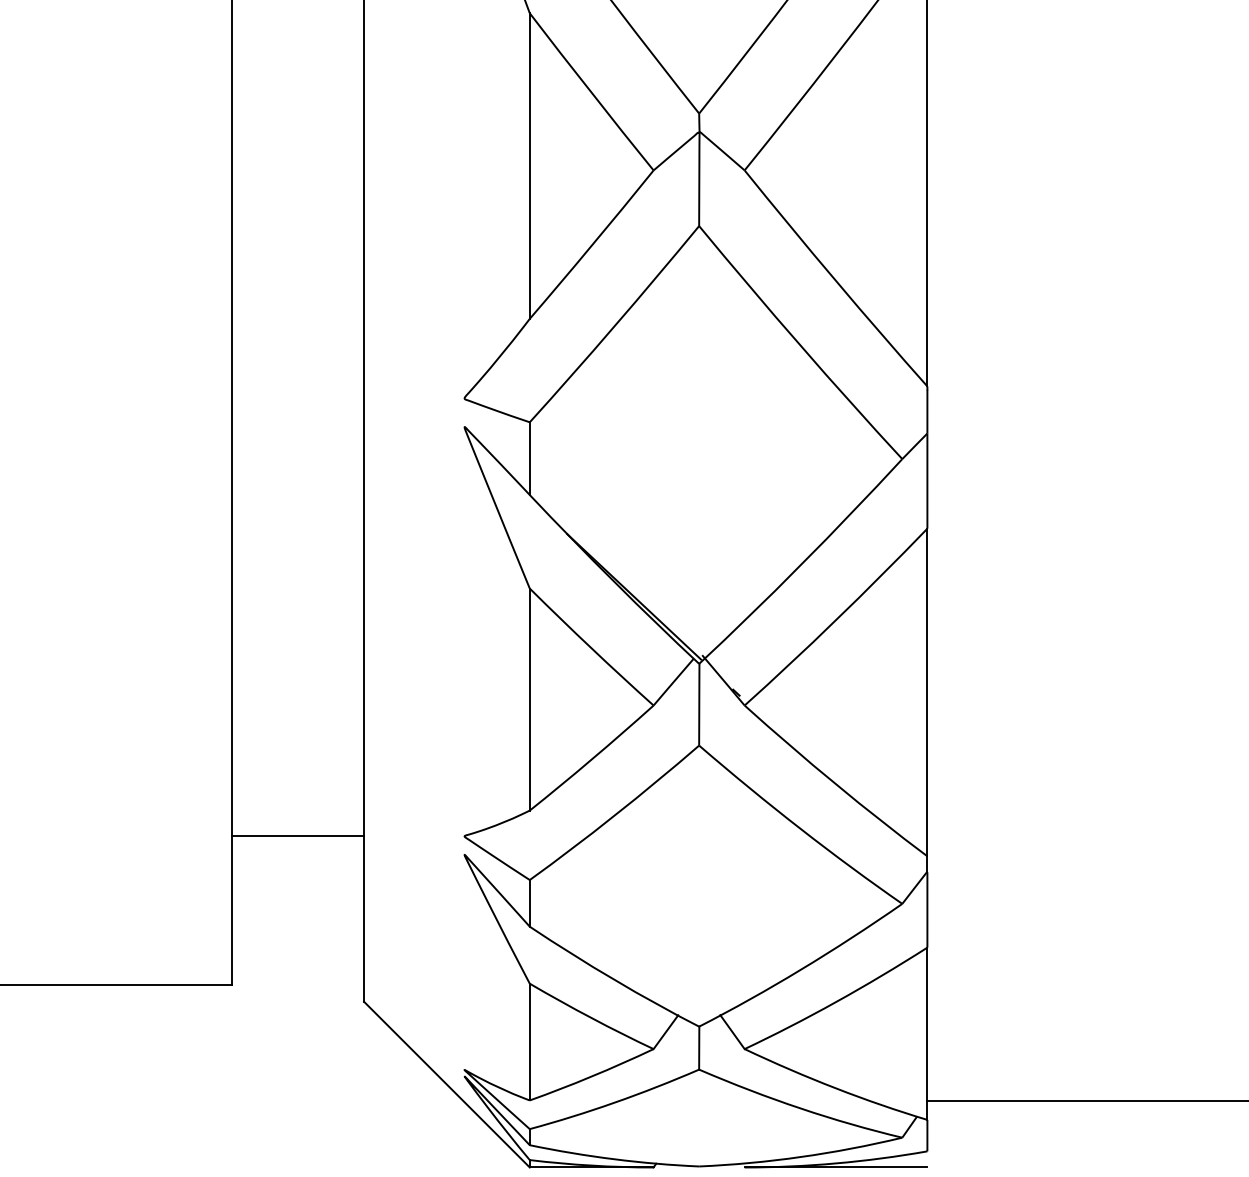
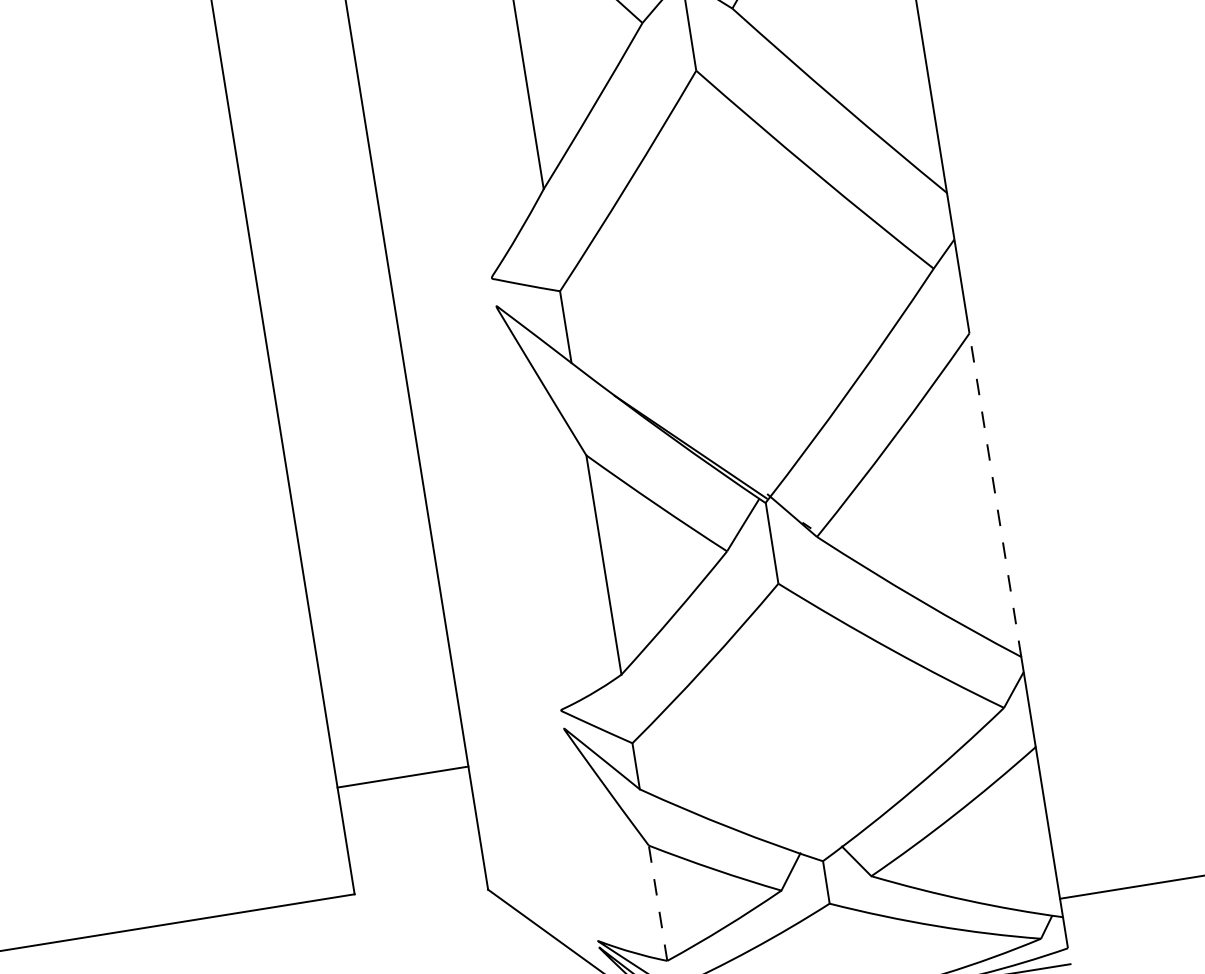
line: (927, 692) -> (995, 495), solid -> dashed
line: (297, 836) -> (402, 777), moved
line: (529, 1041) -> (657, 902), solid -> dashed

